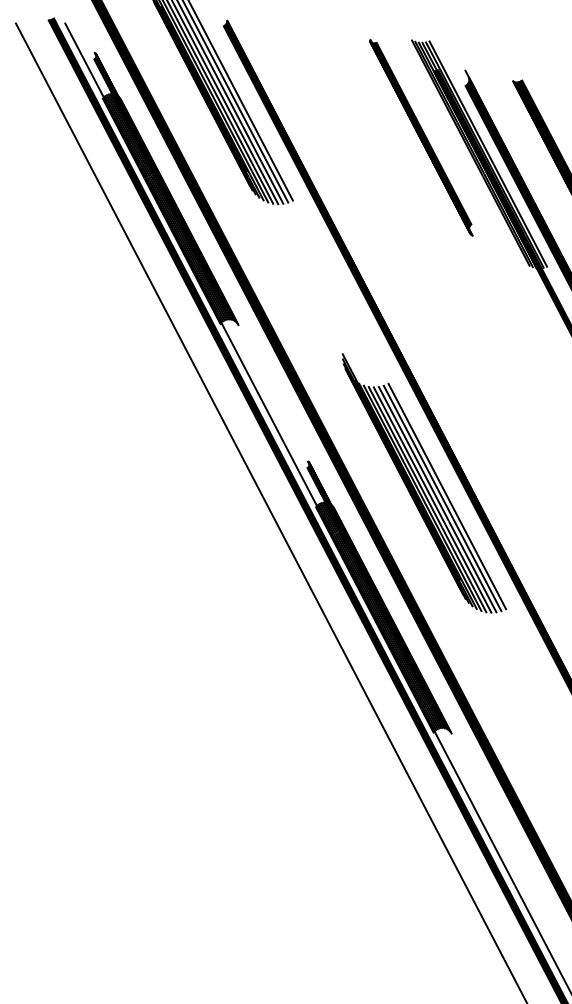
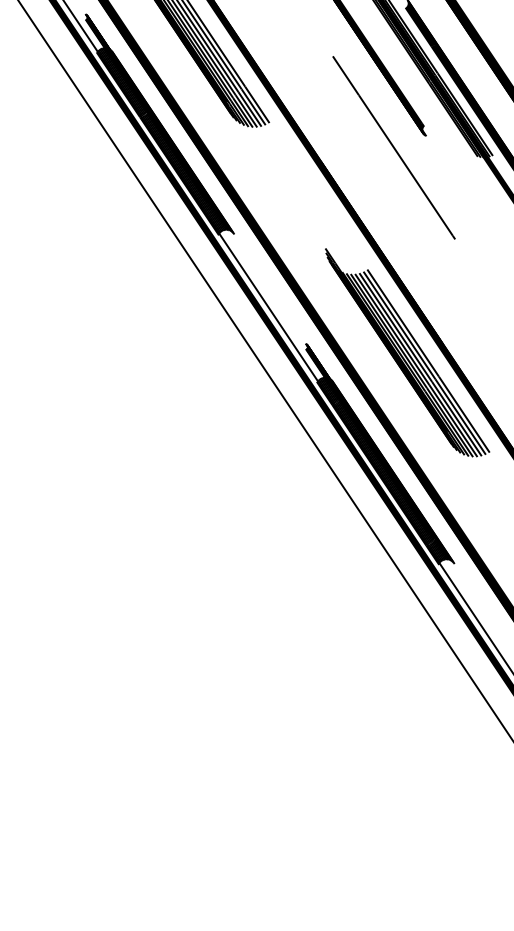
line: (433, 245) -> (393, 147), added

